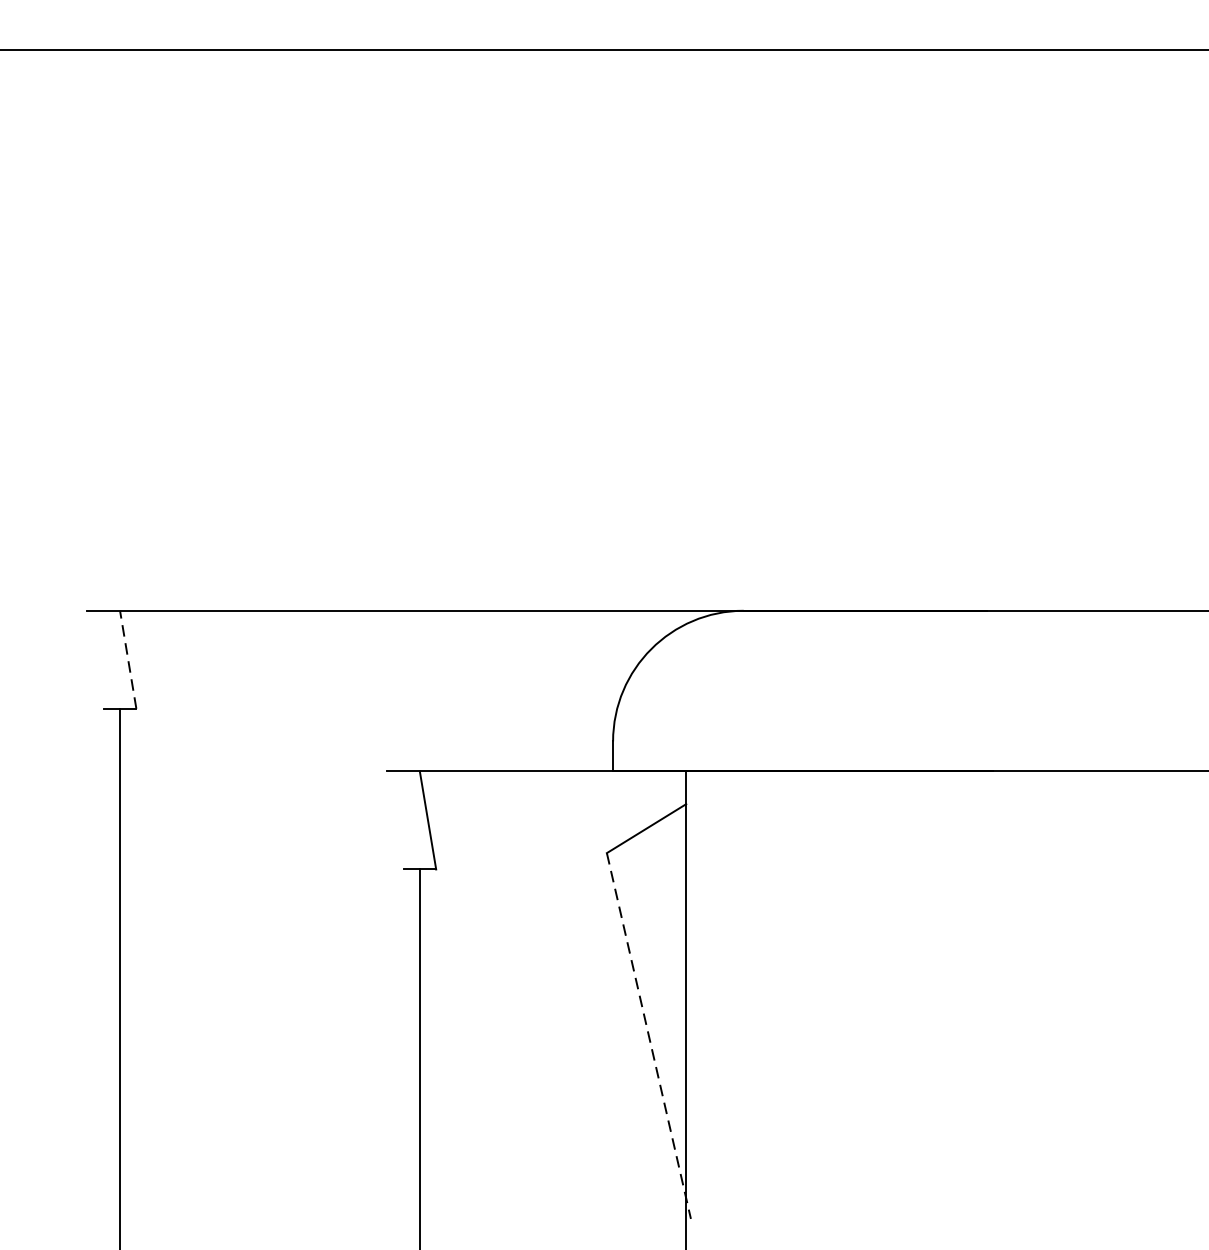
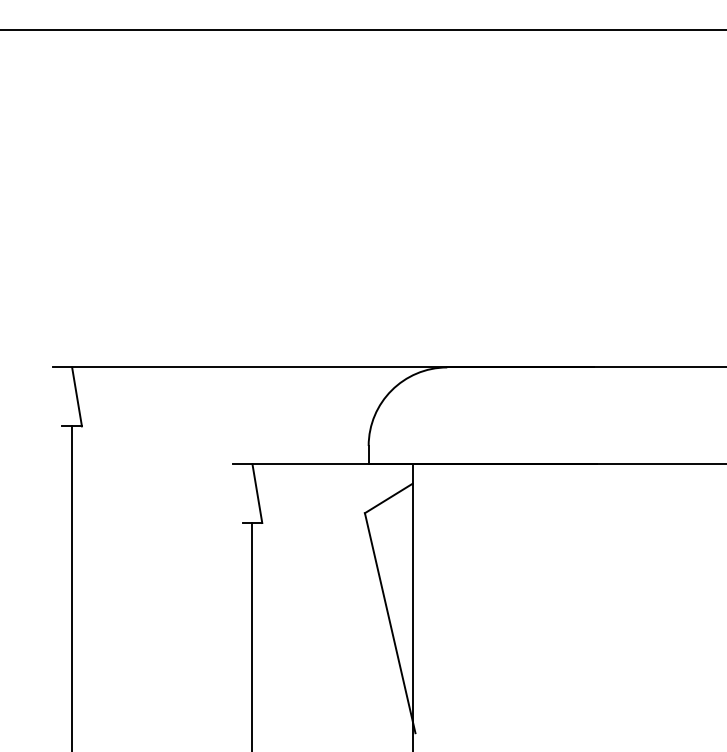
line: (128, 659) -> (77, 396), dashed -> solid
line: (649, 1036) -> (390, 623), dashed -> solid

